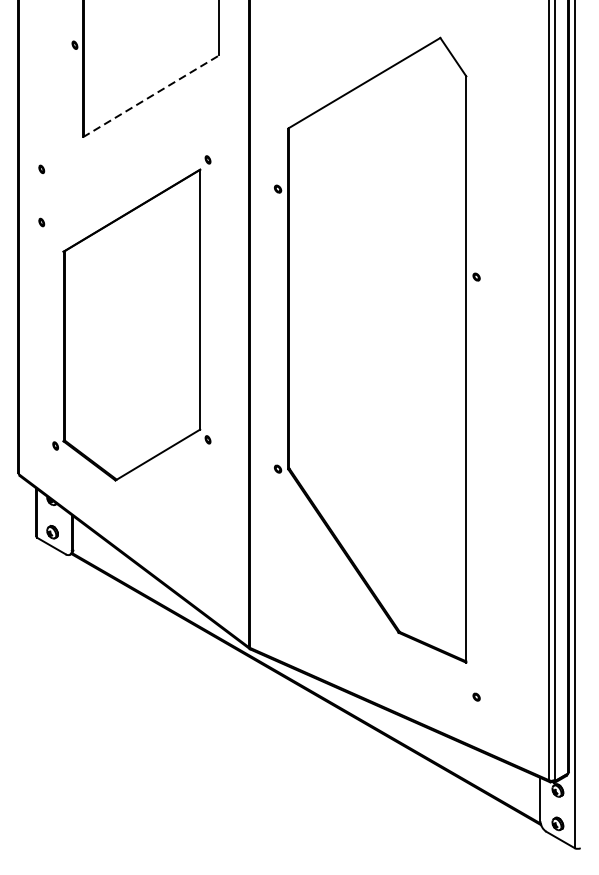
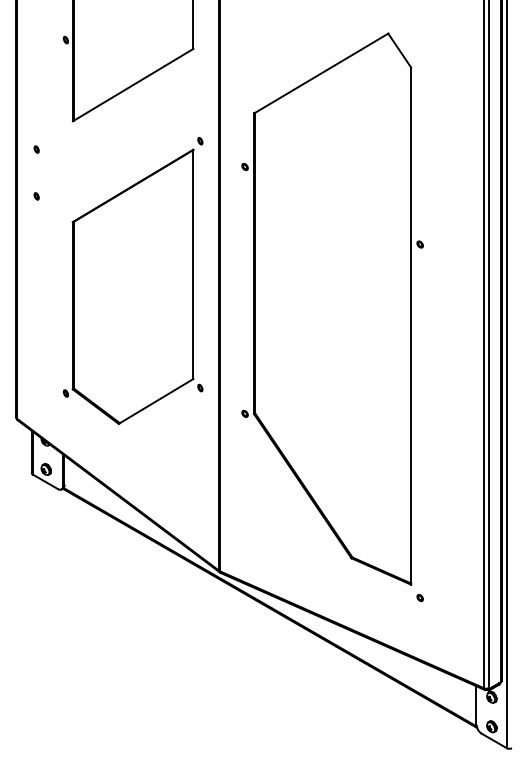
line: (151, 95) -> (133, 84), dashed -> solid
part: (131, 317) -> (132, 280), moved
part: (475, 697) -> (419, 598), moved

